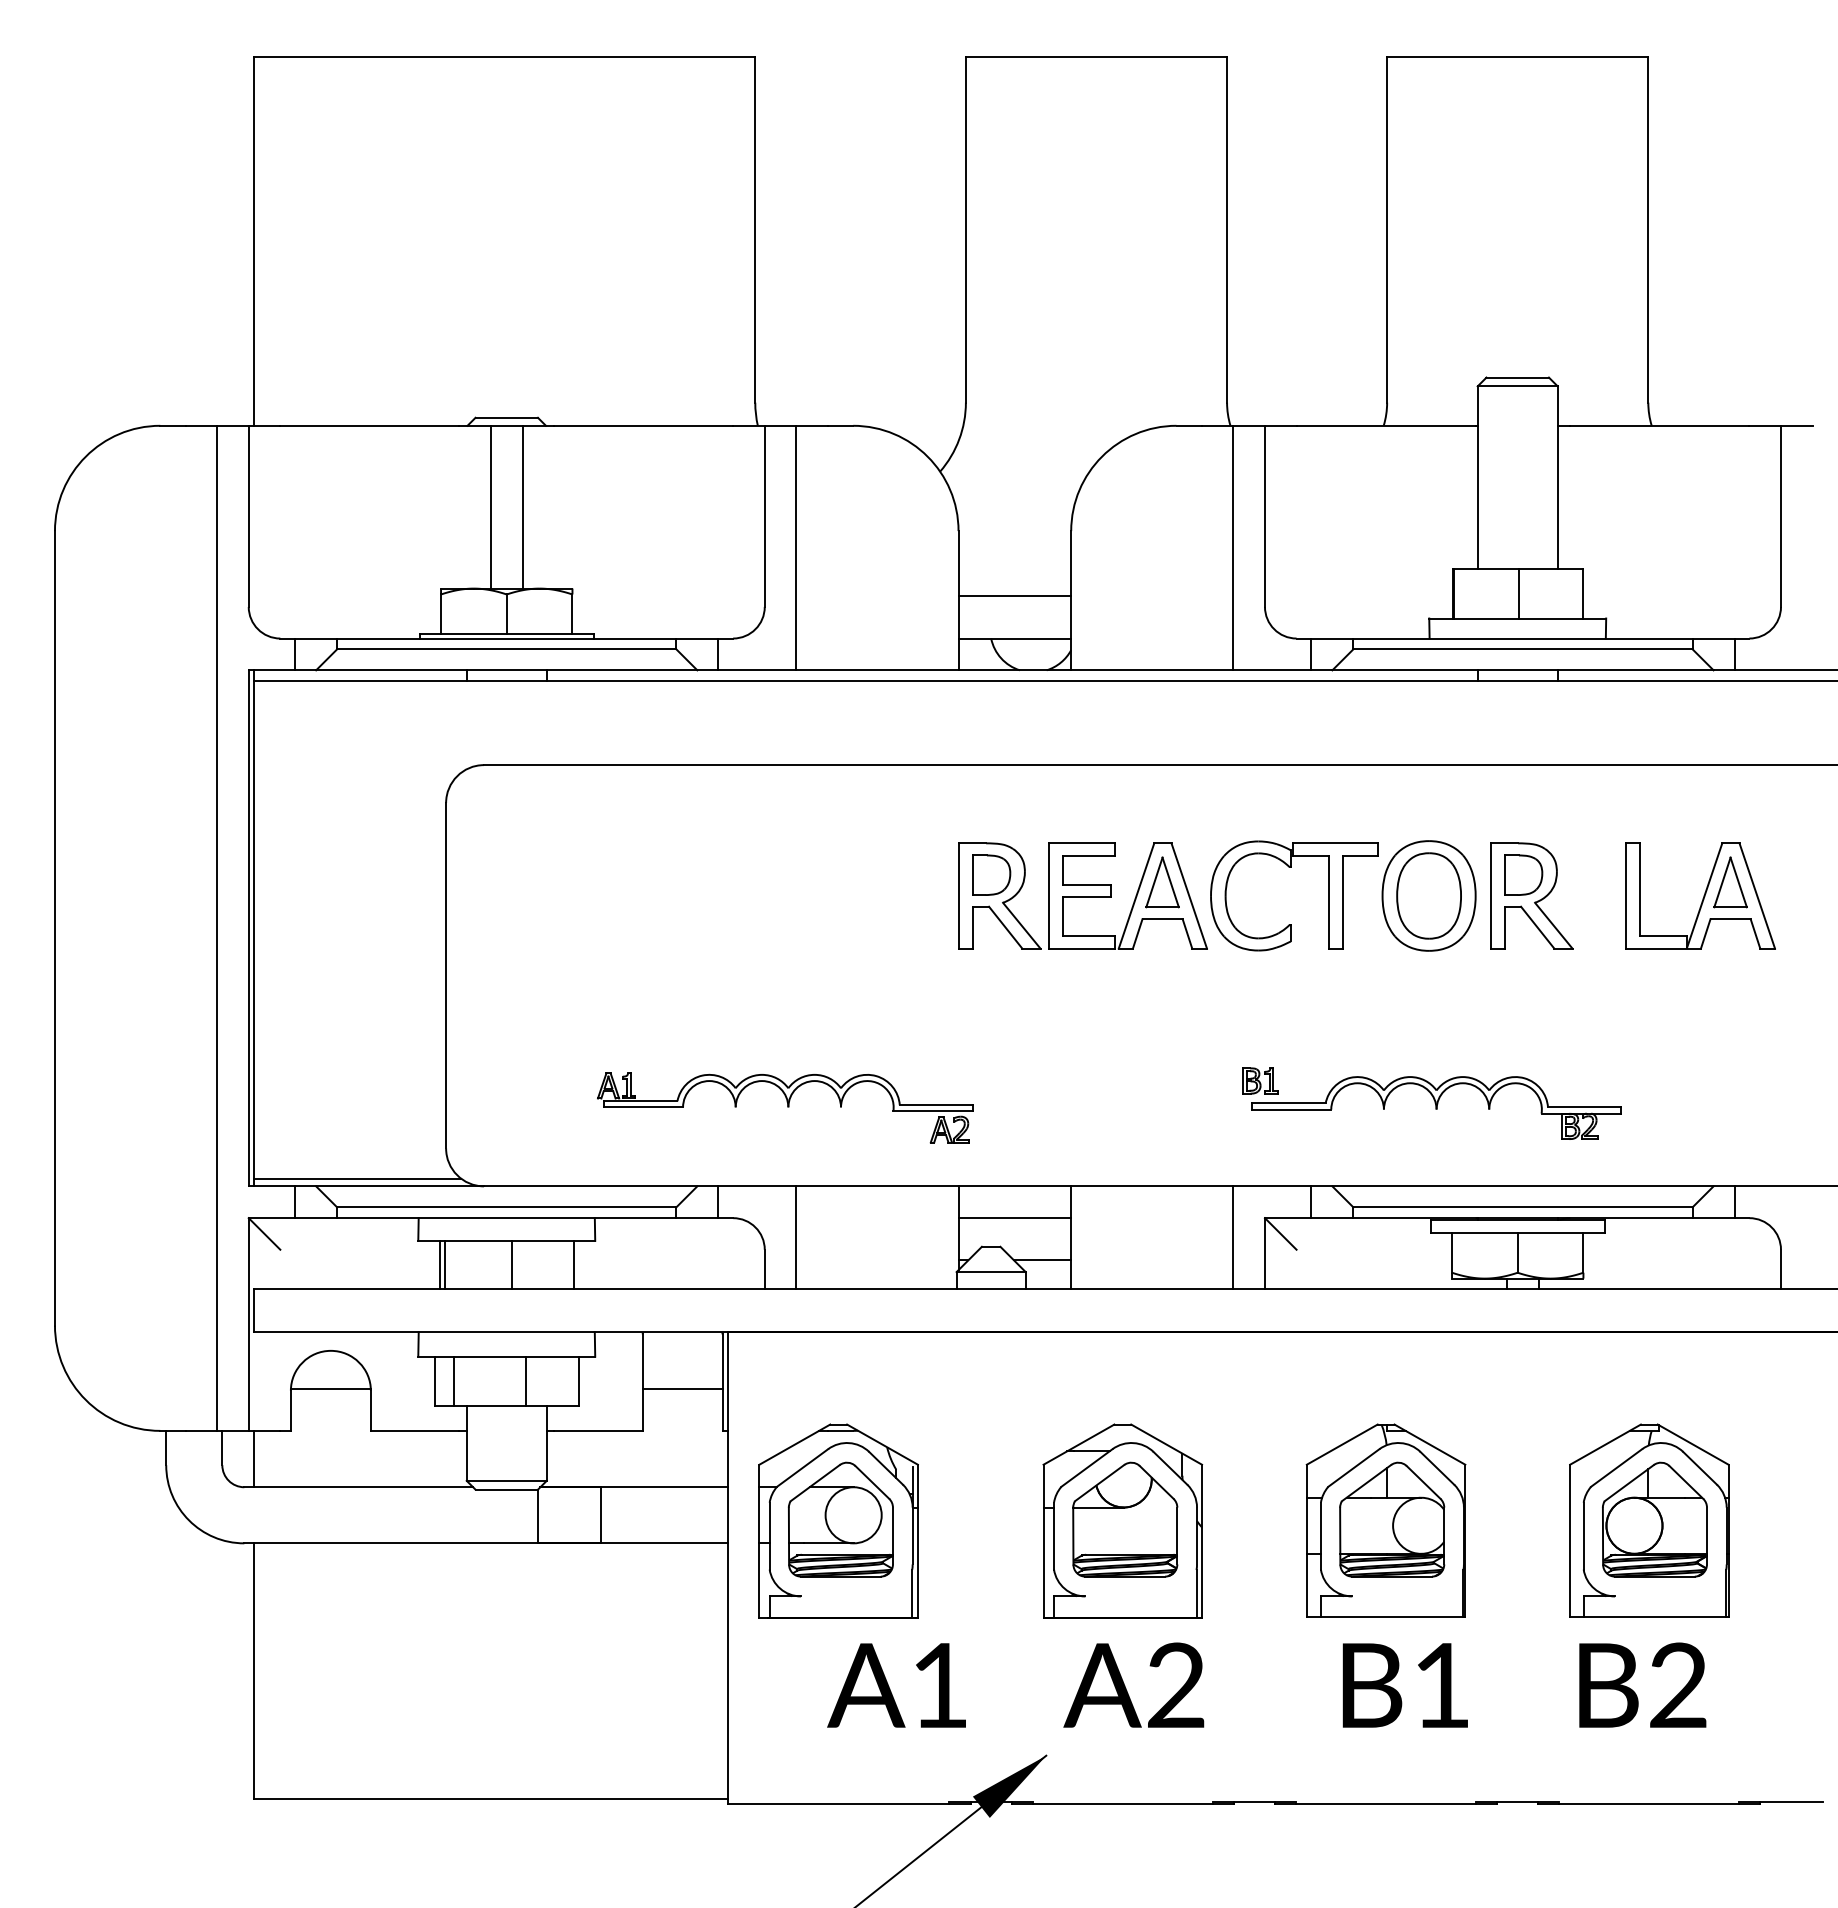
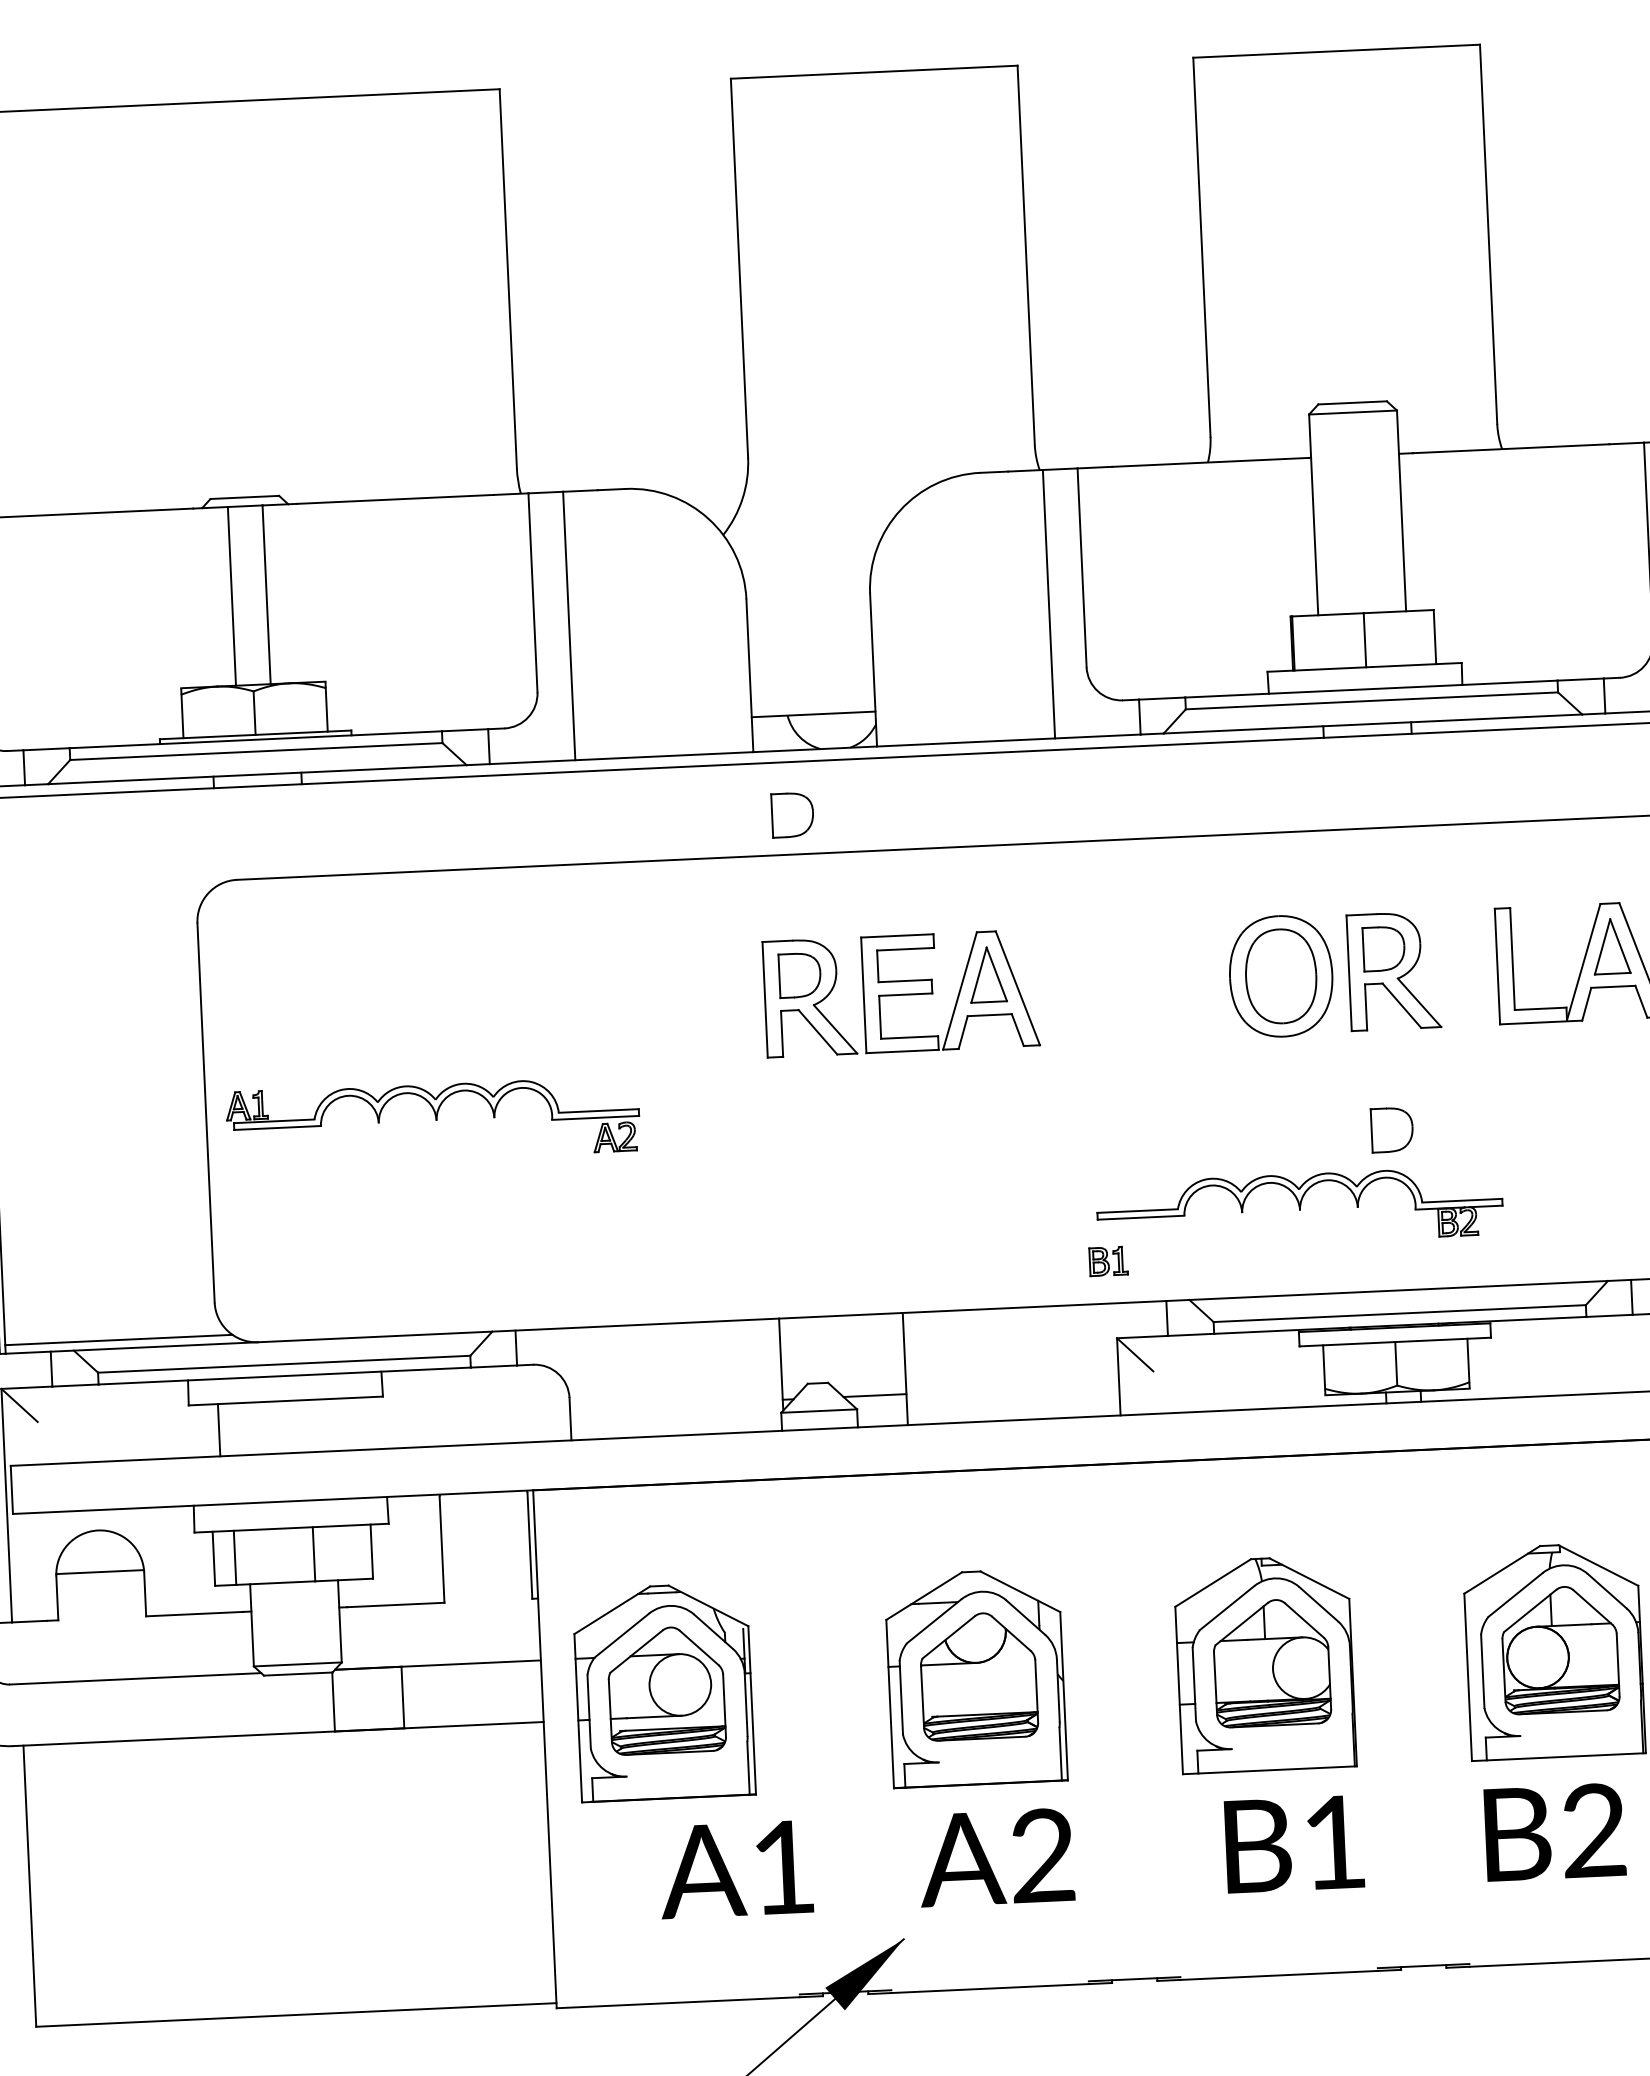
line: (1014, 596) -> (811, 668), removed
part: (991, 728) -> (792, 814), added
part: (1291, 867) -> (1128, 951), removed
part: (1523, 1039) -> (1391, 1129), added
part: (1260, 1080) -> (1108, 1260), moved
part: (785, 1107) -> (433, 1121), moved
line: (1014, 1218) -> (842, 1351), removed
line: (796, 1237) -> (603, 1382), removed
line: (1233, 1237) -> (1083, 1361), removed
line: (439, 1264) -> (213, 1430), removed
line: (511, 1264) -> (292, 1426), removed
line: (573, 1264) -> (360, 1423), removed
line: (682, 1388) -> (486, 1554), removed
line: (254, 1458) -> (19, 1652), removed

